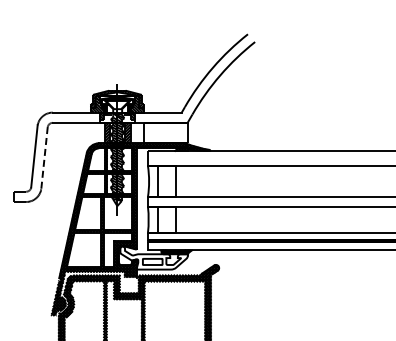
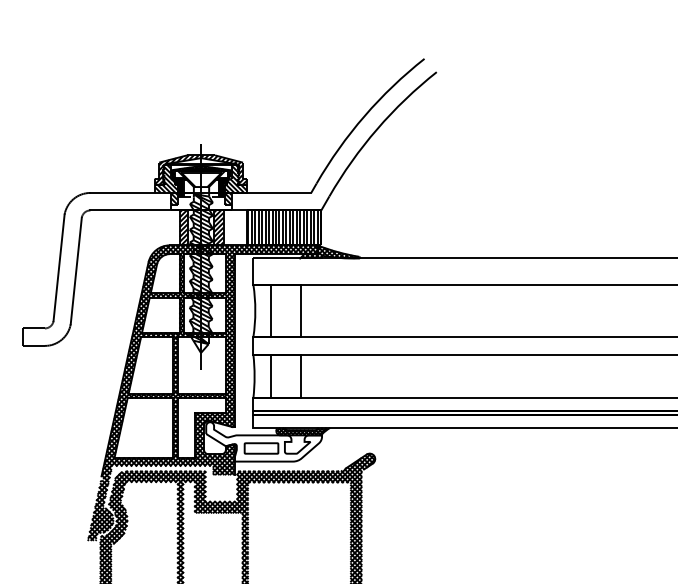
hatch: (165, 132) -> (283, 226), added
line: (44, 158) -> (76, 271), dashed -> solid

